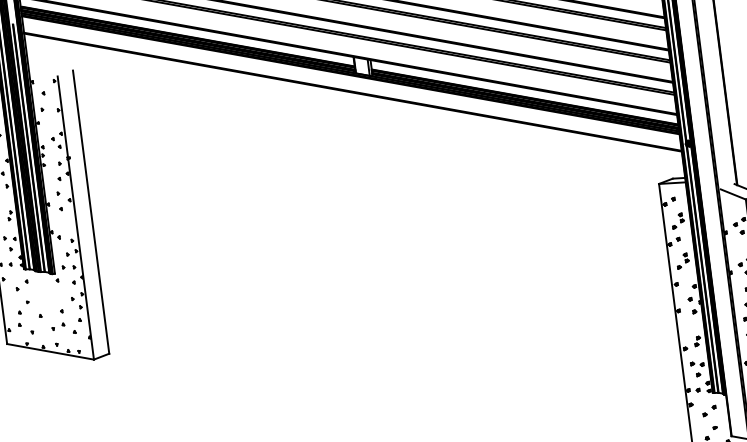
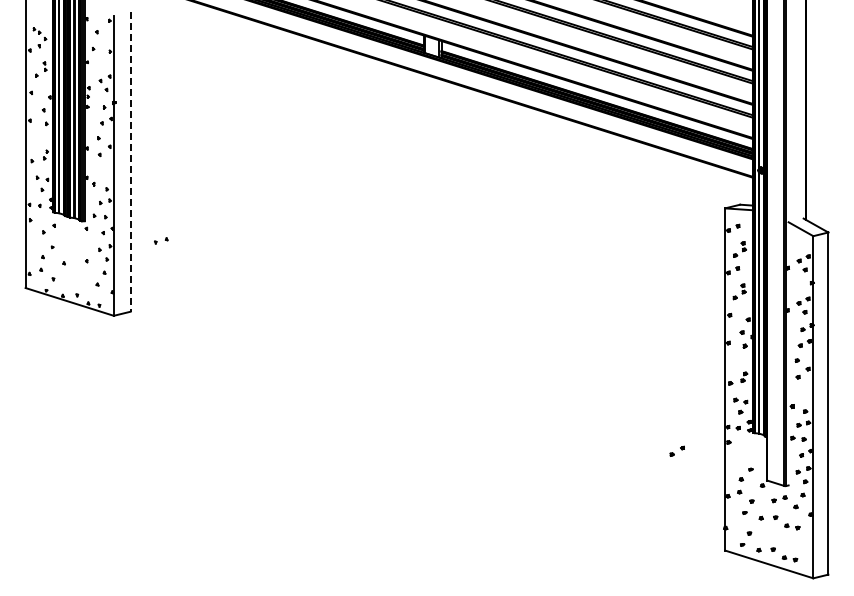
line: (91, 212) -> (130, 162), solid -> dashed
part: (58, 326) -> (161, 240), moved
part: (708, 410) -> (676, 450), moved

